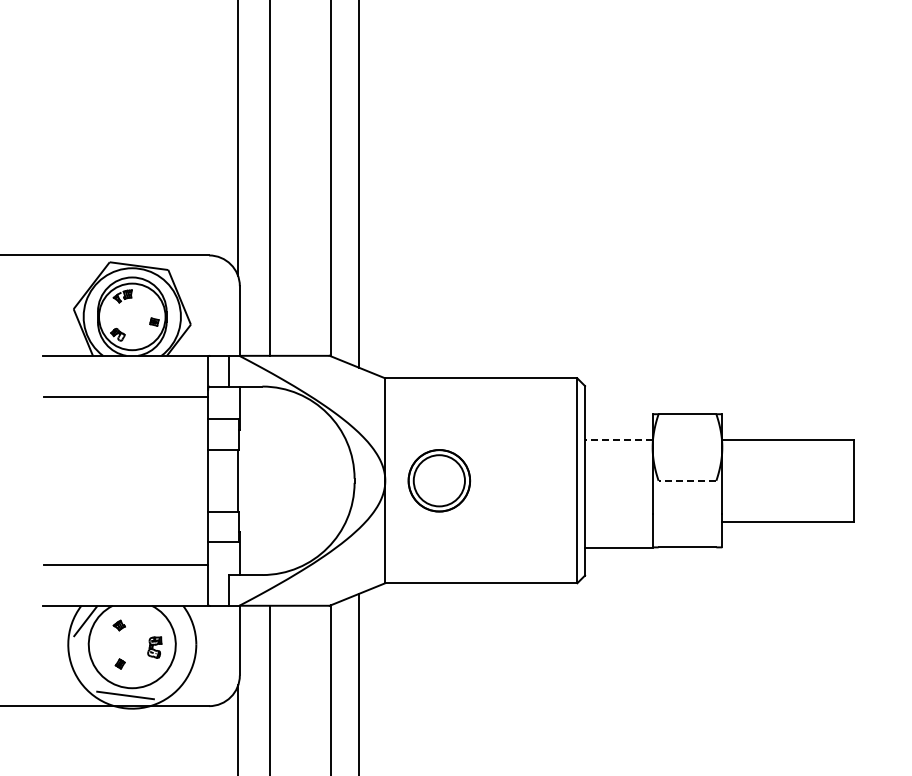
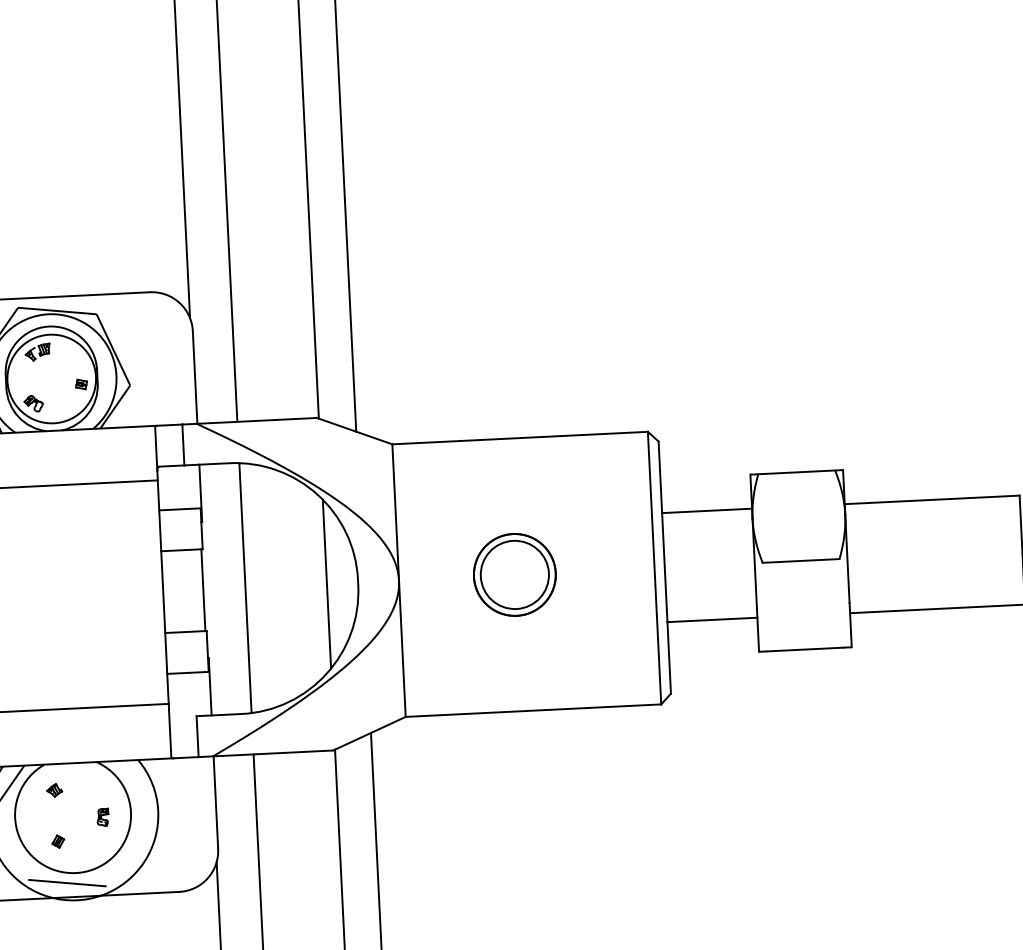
line: (618, 439) -> (706, 510), dashed -> solid
line: (269, 480) -> (244, 587), added
line: (331, 480) -> (327, 583), added
part: (439, 480) -> (515, 574), moved
line: (687, 480) -> (801, 560), dashed -> solid
line: (618, 547) -> (711, 619), moved
part: (154, 647) -> (102, 817), size x0.62

